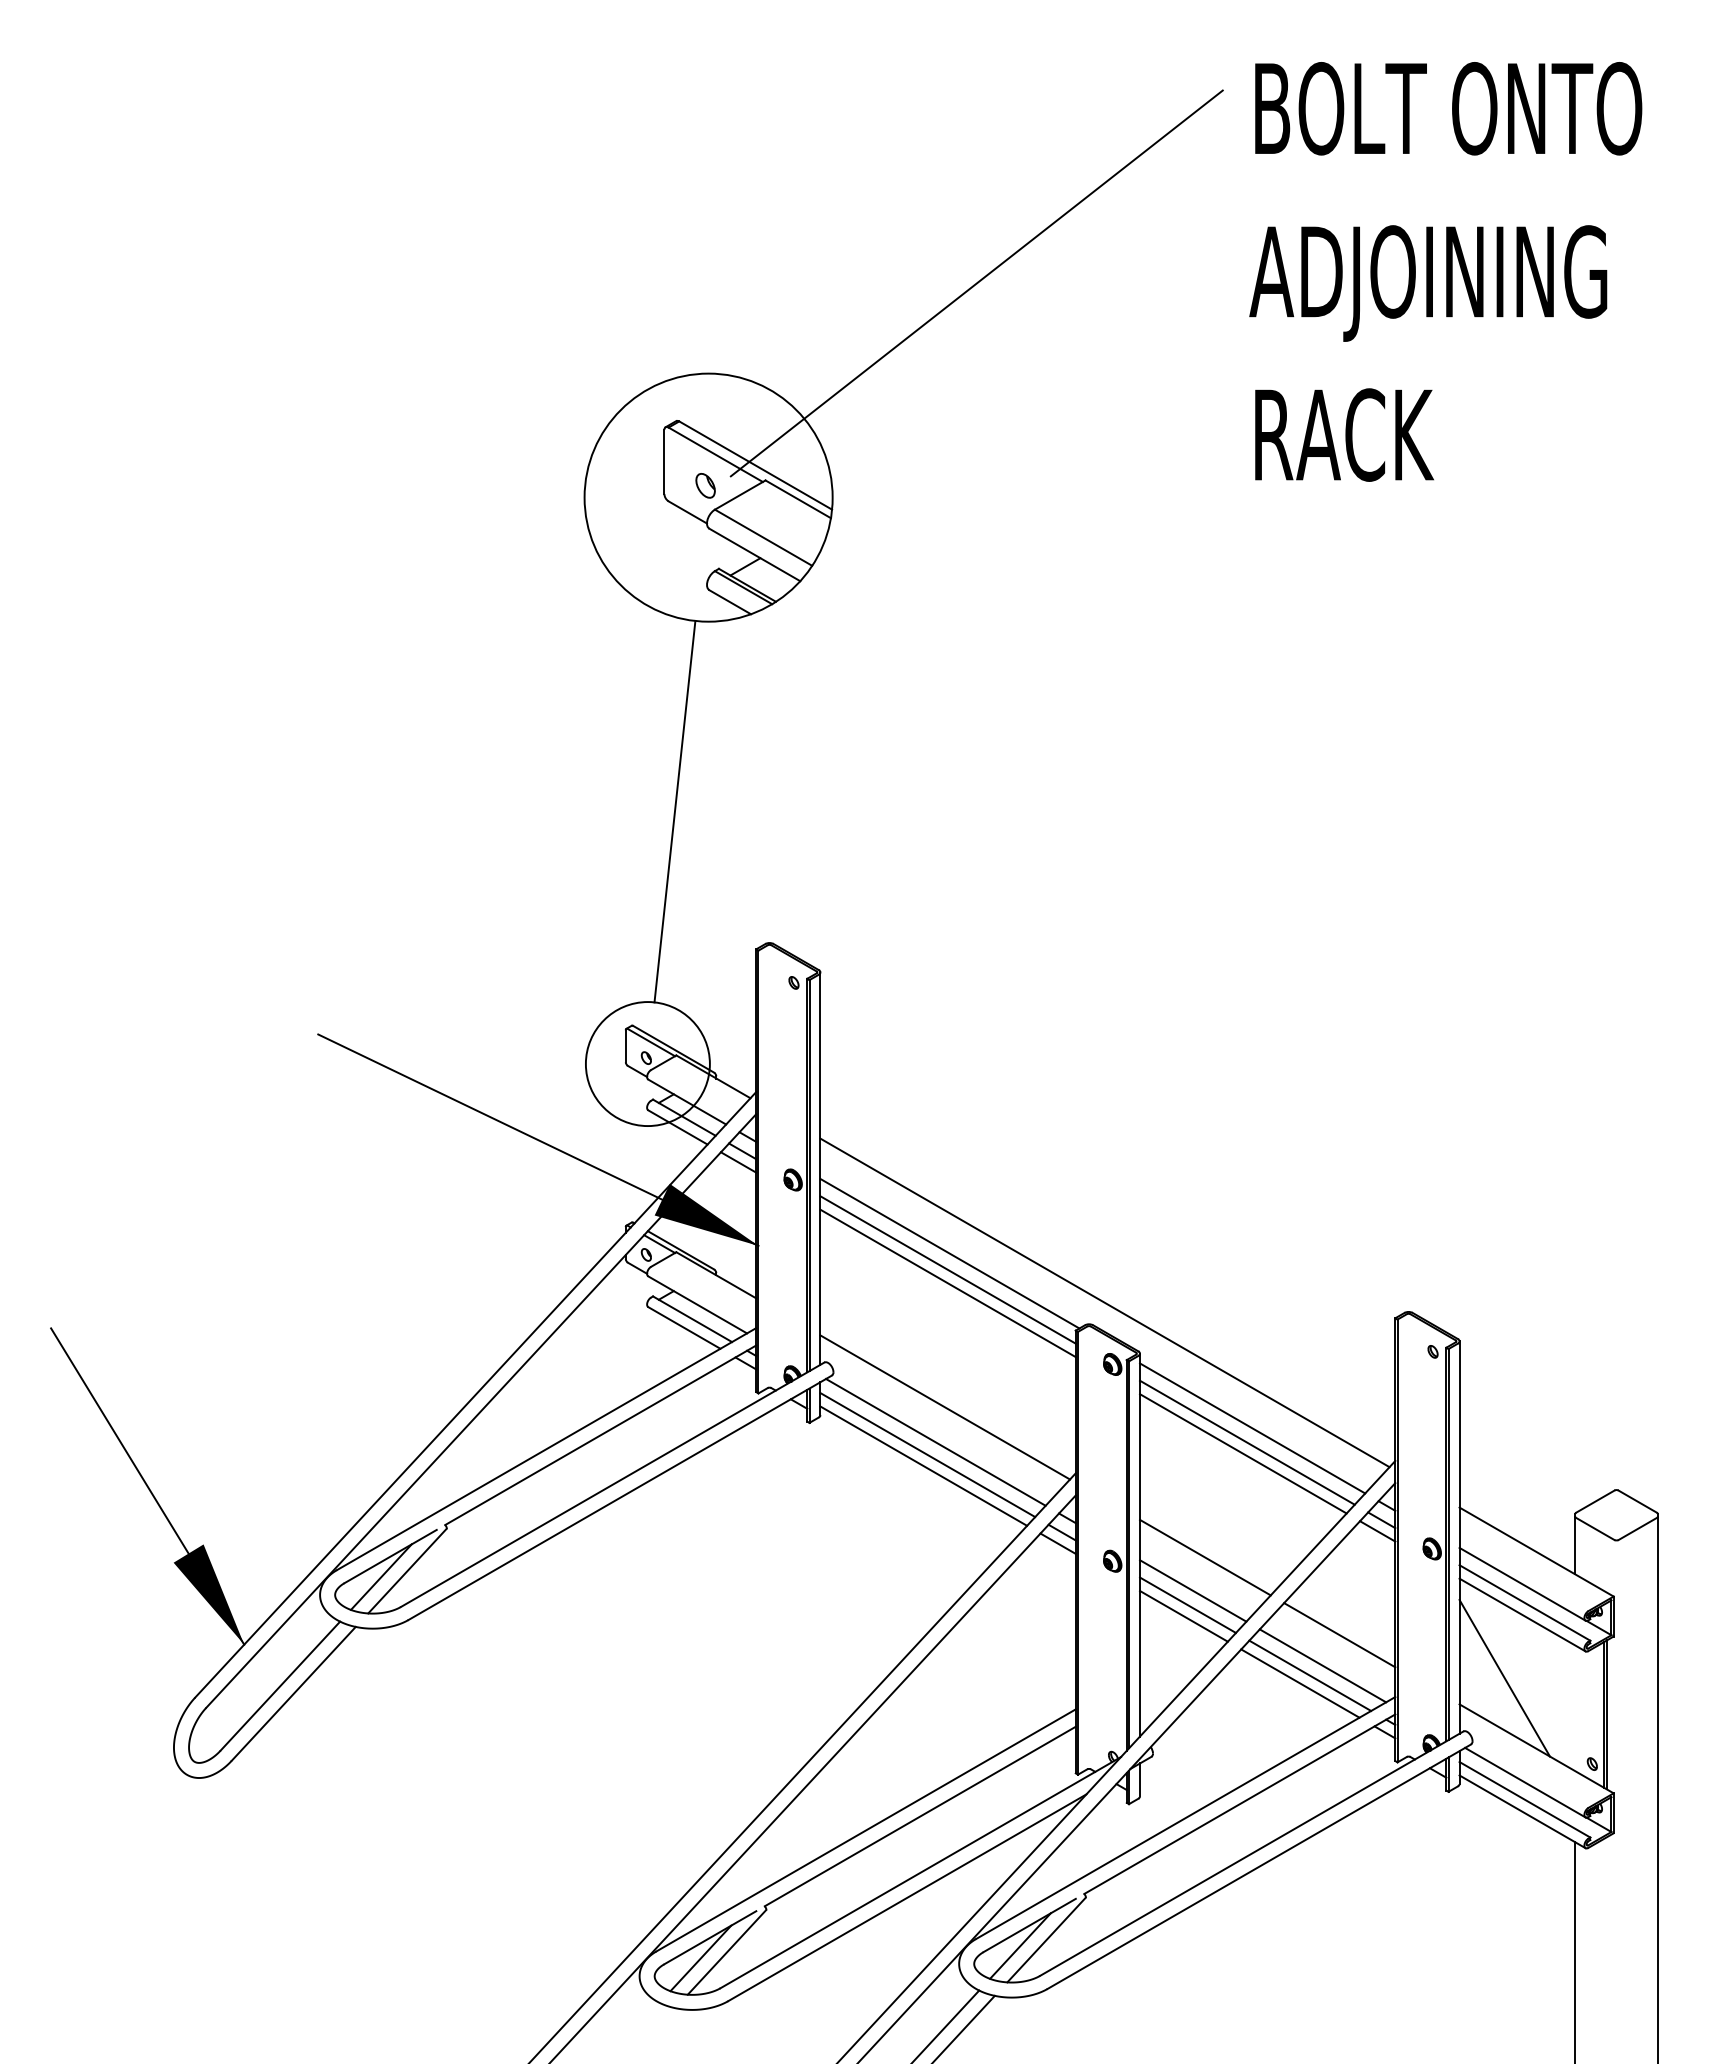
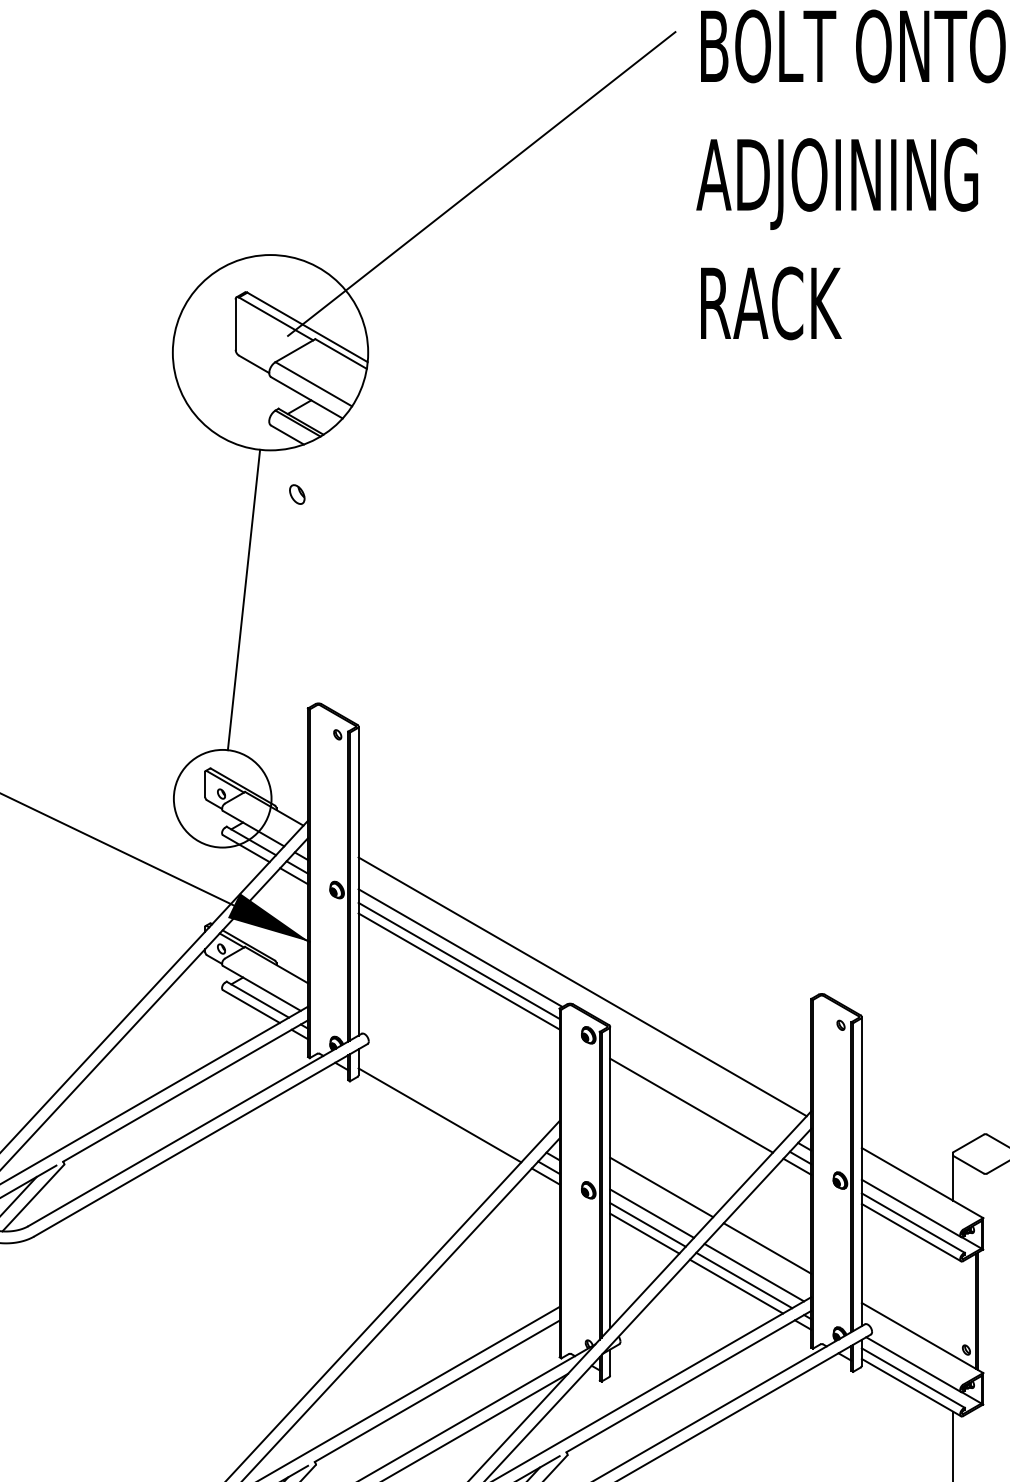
part: (705, 485) -> (297, 494), moved
line: (945, 1407) -> (457, 1069), removed
line: (1252, 1428) -> (698, 1085), removed
line: (935, 1441) -> (449, 1095), removed
line: (1247, 1442) -> (694, 1096), removed
line: (927, 1455) -> (442, 1107), removed
line: (1504, 1677) -> (897, 1281), removed

